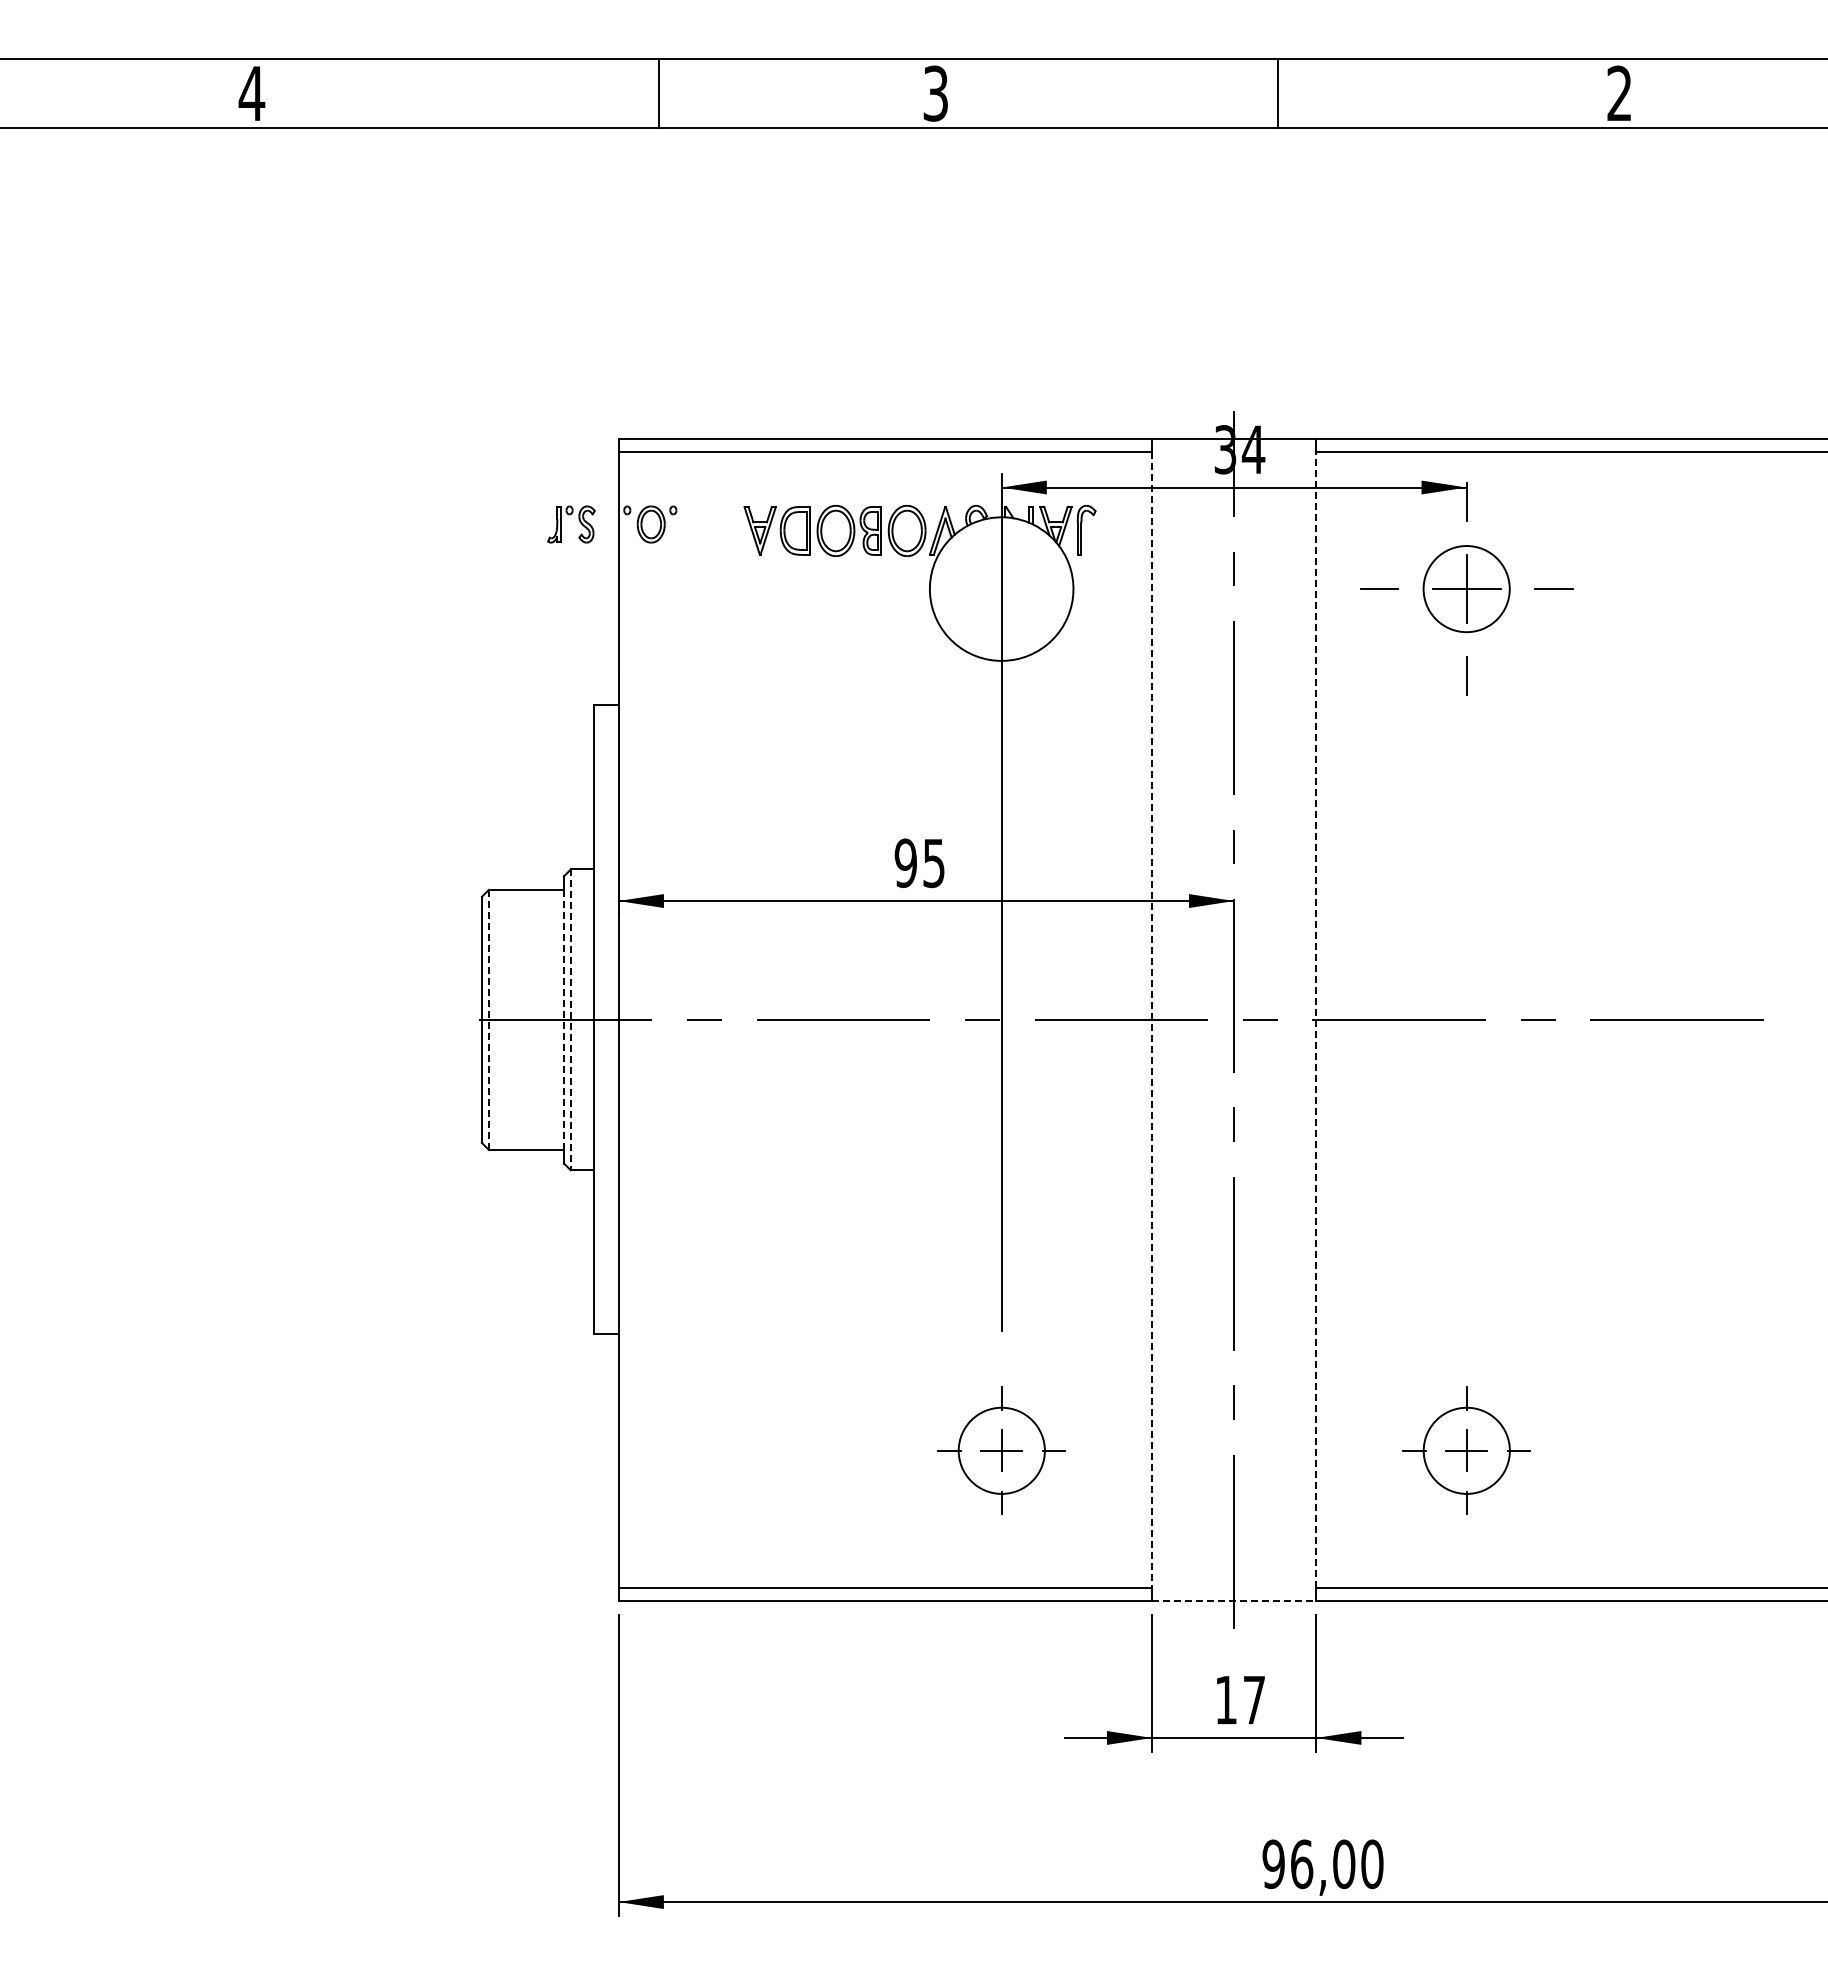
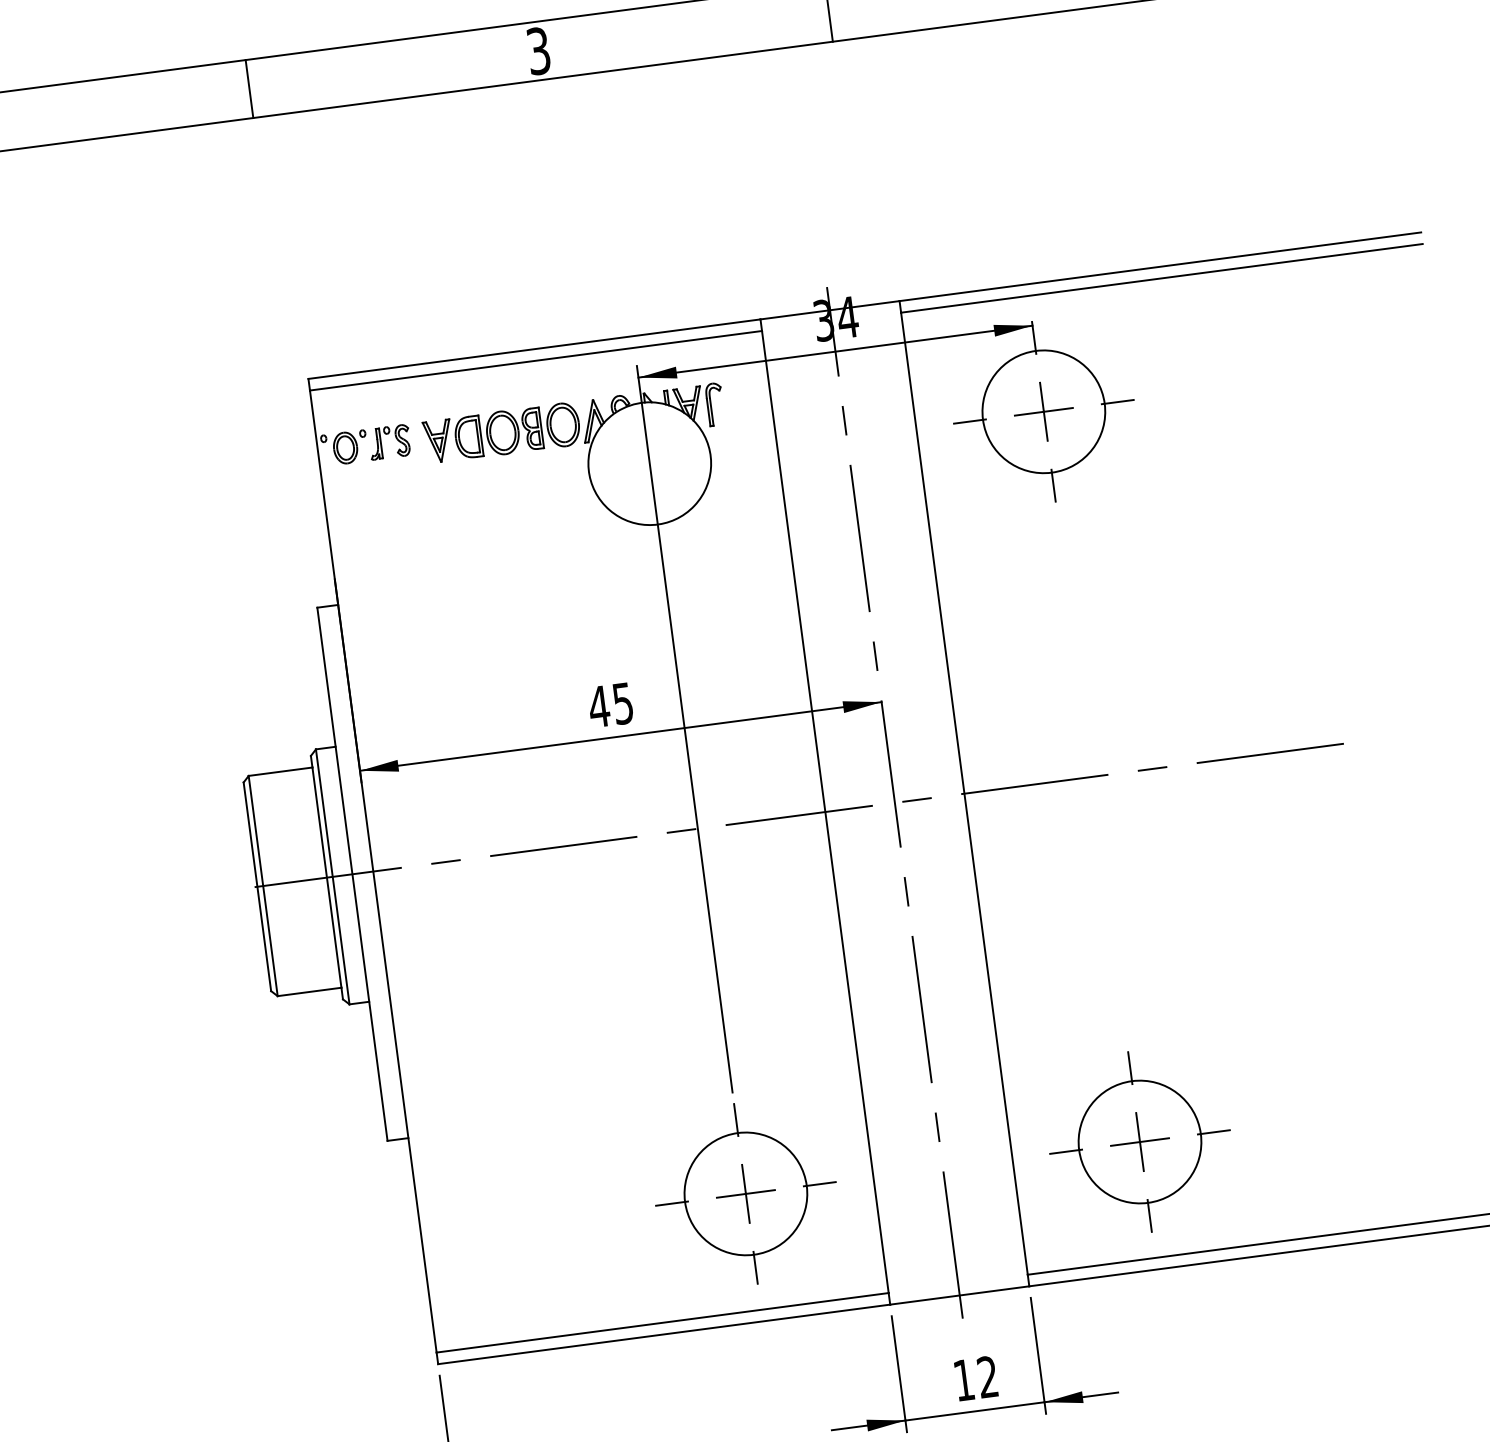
line: (658, 93) -> (249, 89), moved
part: (579, 522) -> (396, 439), moved
circle: (1466, 588) -> (1043, 411), size x1.67
text: (905, 863) -> (598, 706), 95 -> 45
line: (488, 1019) -> (262, 885), dashed -> solid
line: (564, 1019) -> (327, 877), dashed -> solid
line: (1152, 1019) -> (825, 811), dashed -> solid
line: (1316, 1019) -> (964, 793), dashed -> solid
line: (570, 1020) -> (332, 877), dashed -> solid
part: (1001, 1450) -> (745, 1193), size x1.67
part: (1466, 1450) -> (1139, 1141), size x1.67
line: (1234, 1601) -> (960, 1295), dashed -> solid
text: (1253, 1699) -> (987, 1376), 17 -> 12

